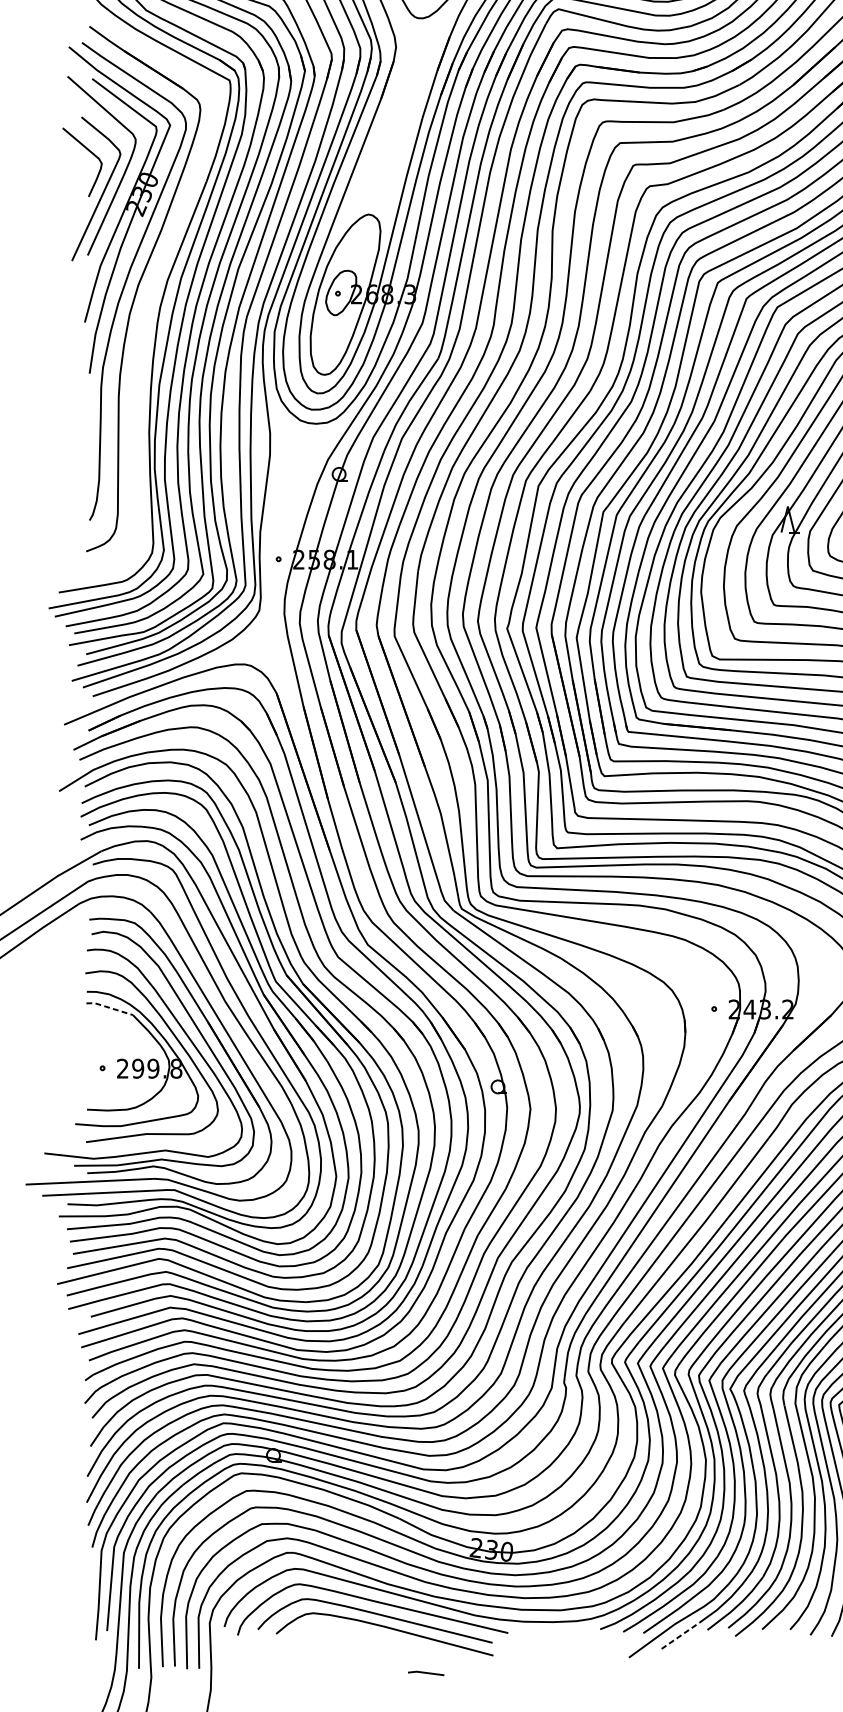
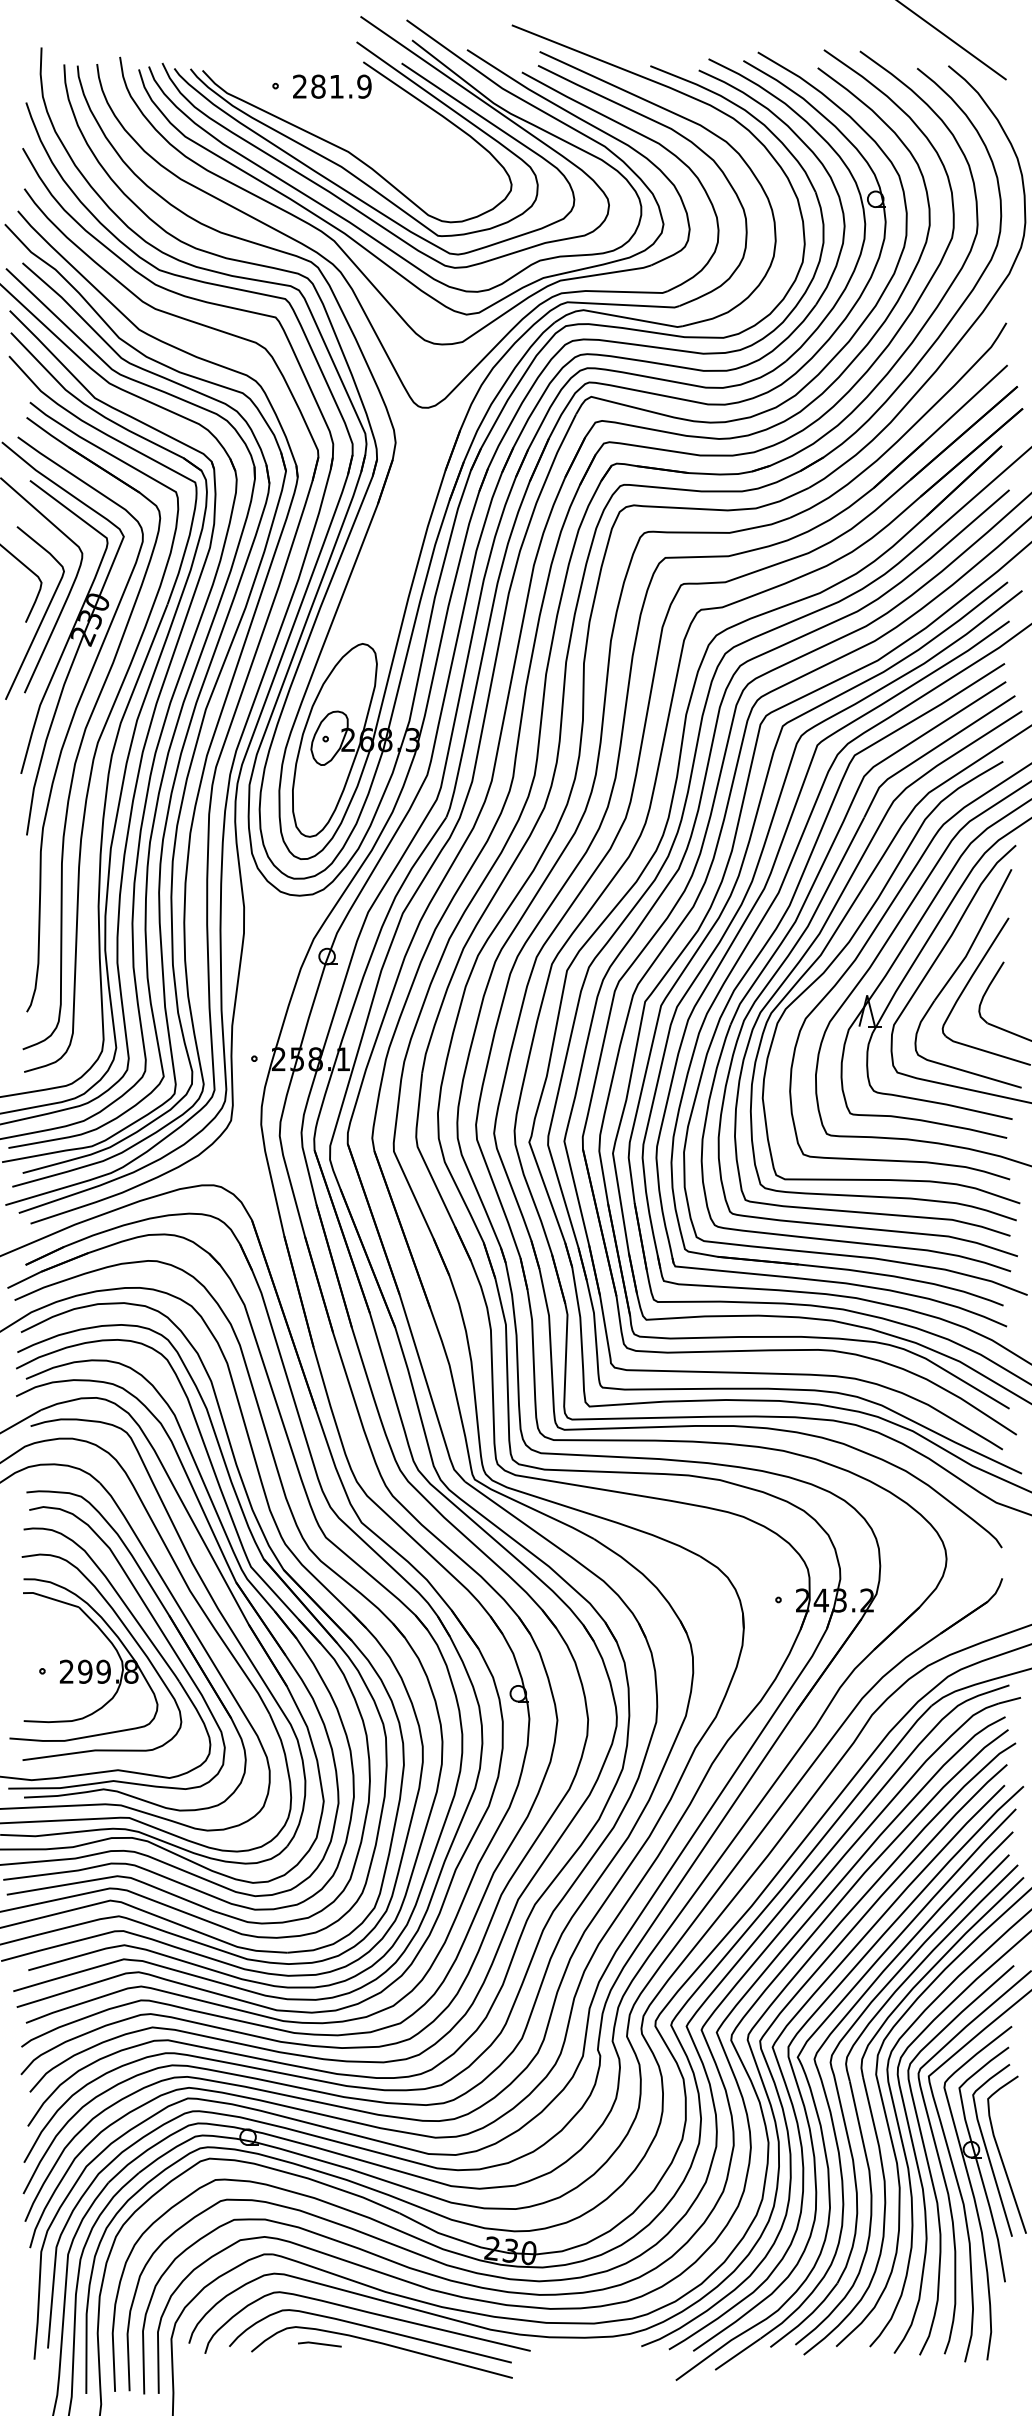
curve: (151, 291) -> (101, 736), added
line: (109, 1007) -> (50, 1598), dashed -> solid
line: (680, 1636) -> (737, 2354), dashed -> solid
line: (425, 1673) -> (319, 2344), moved

